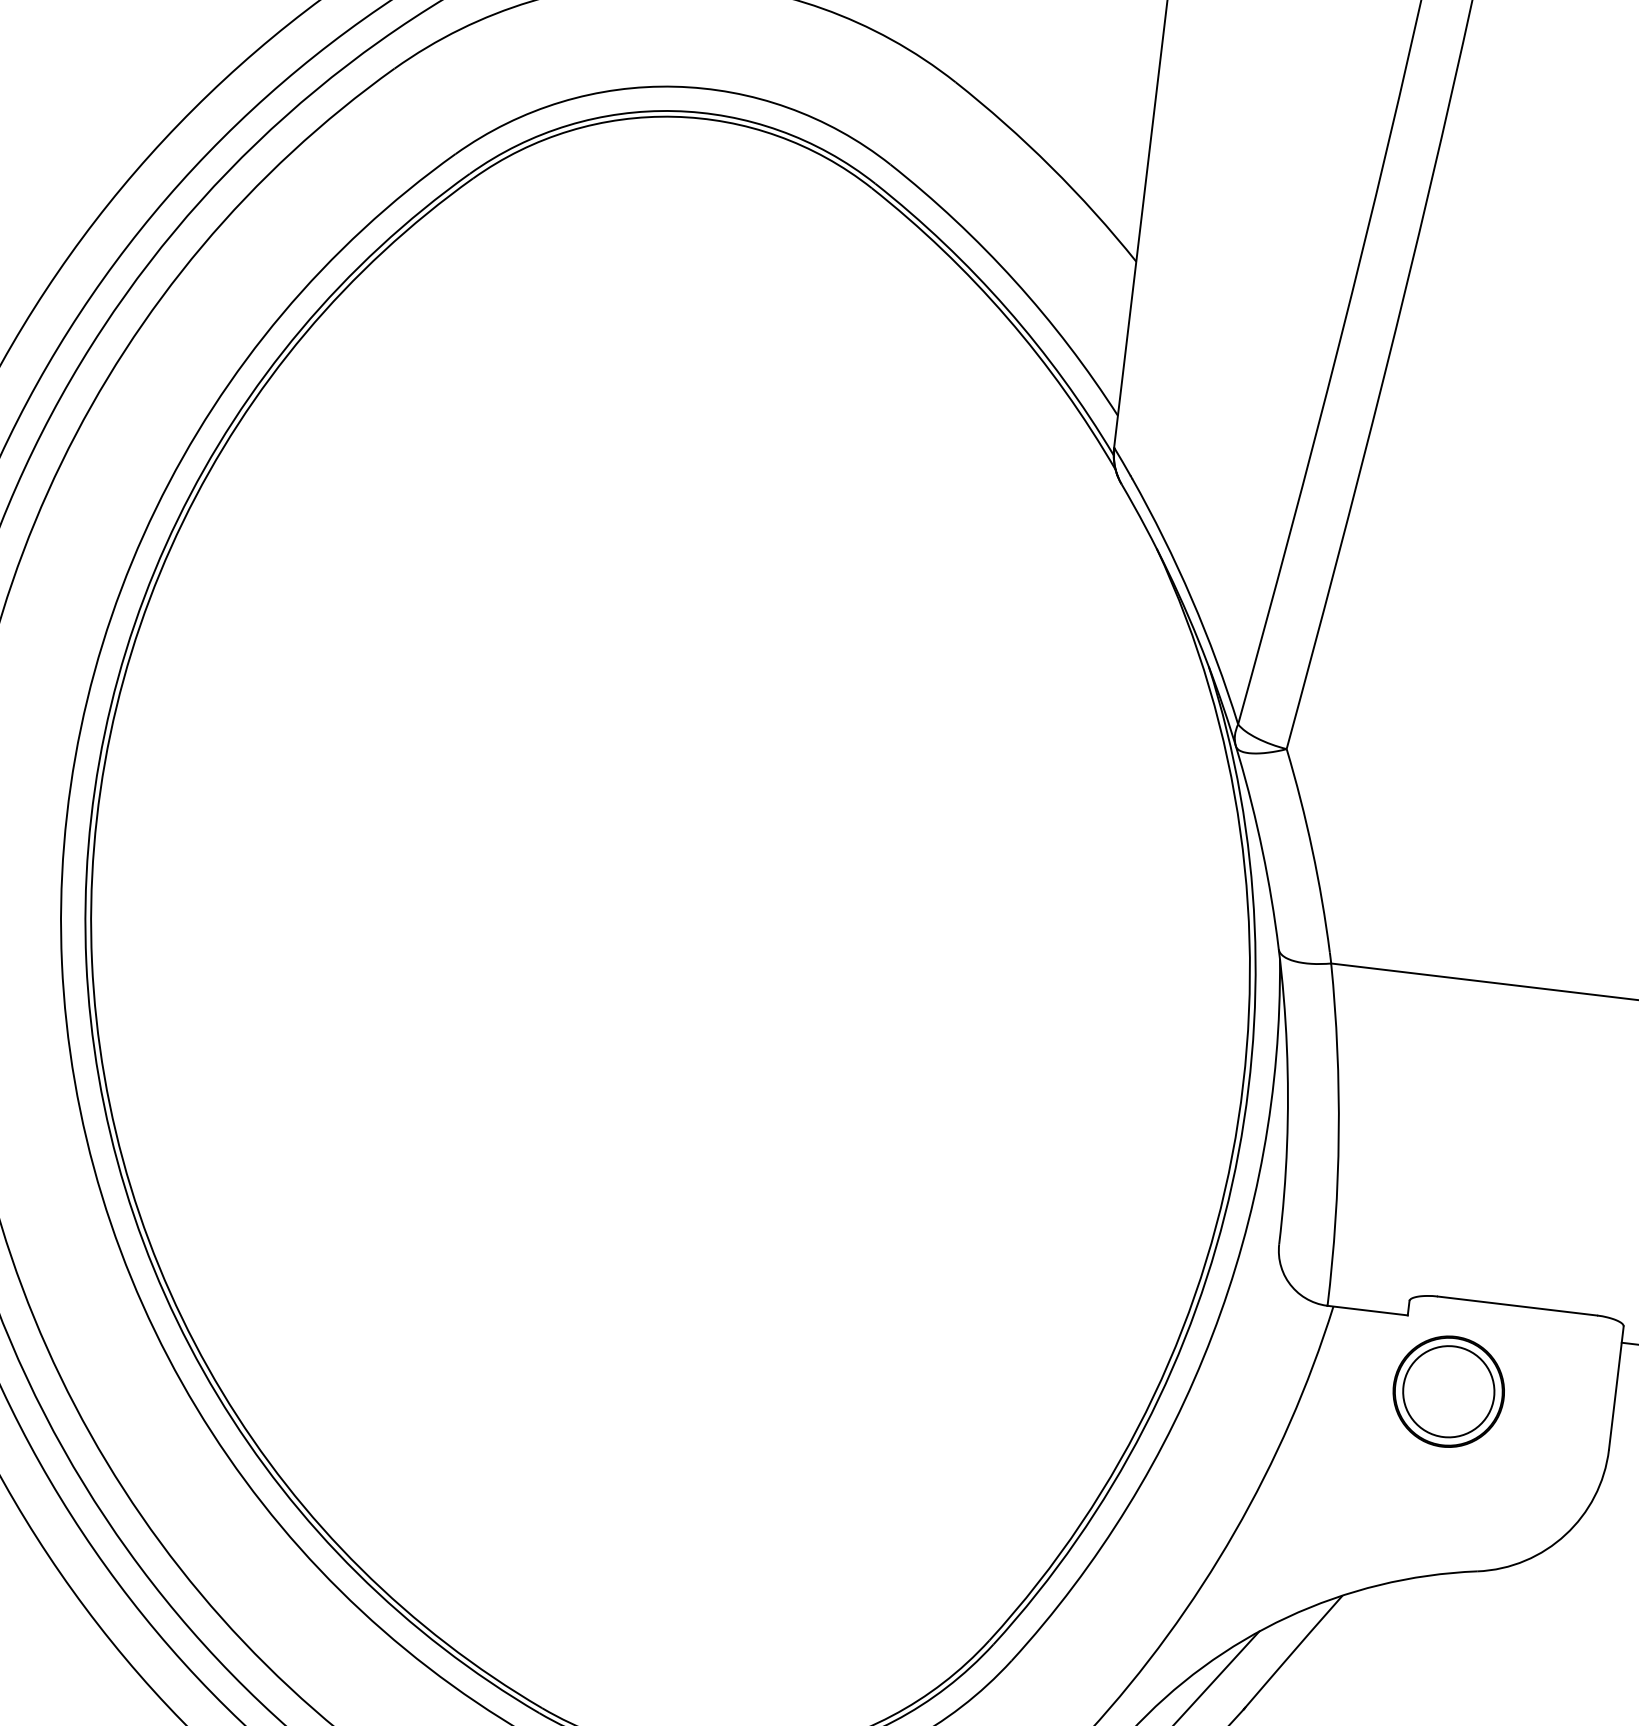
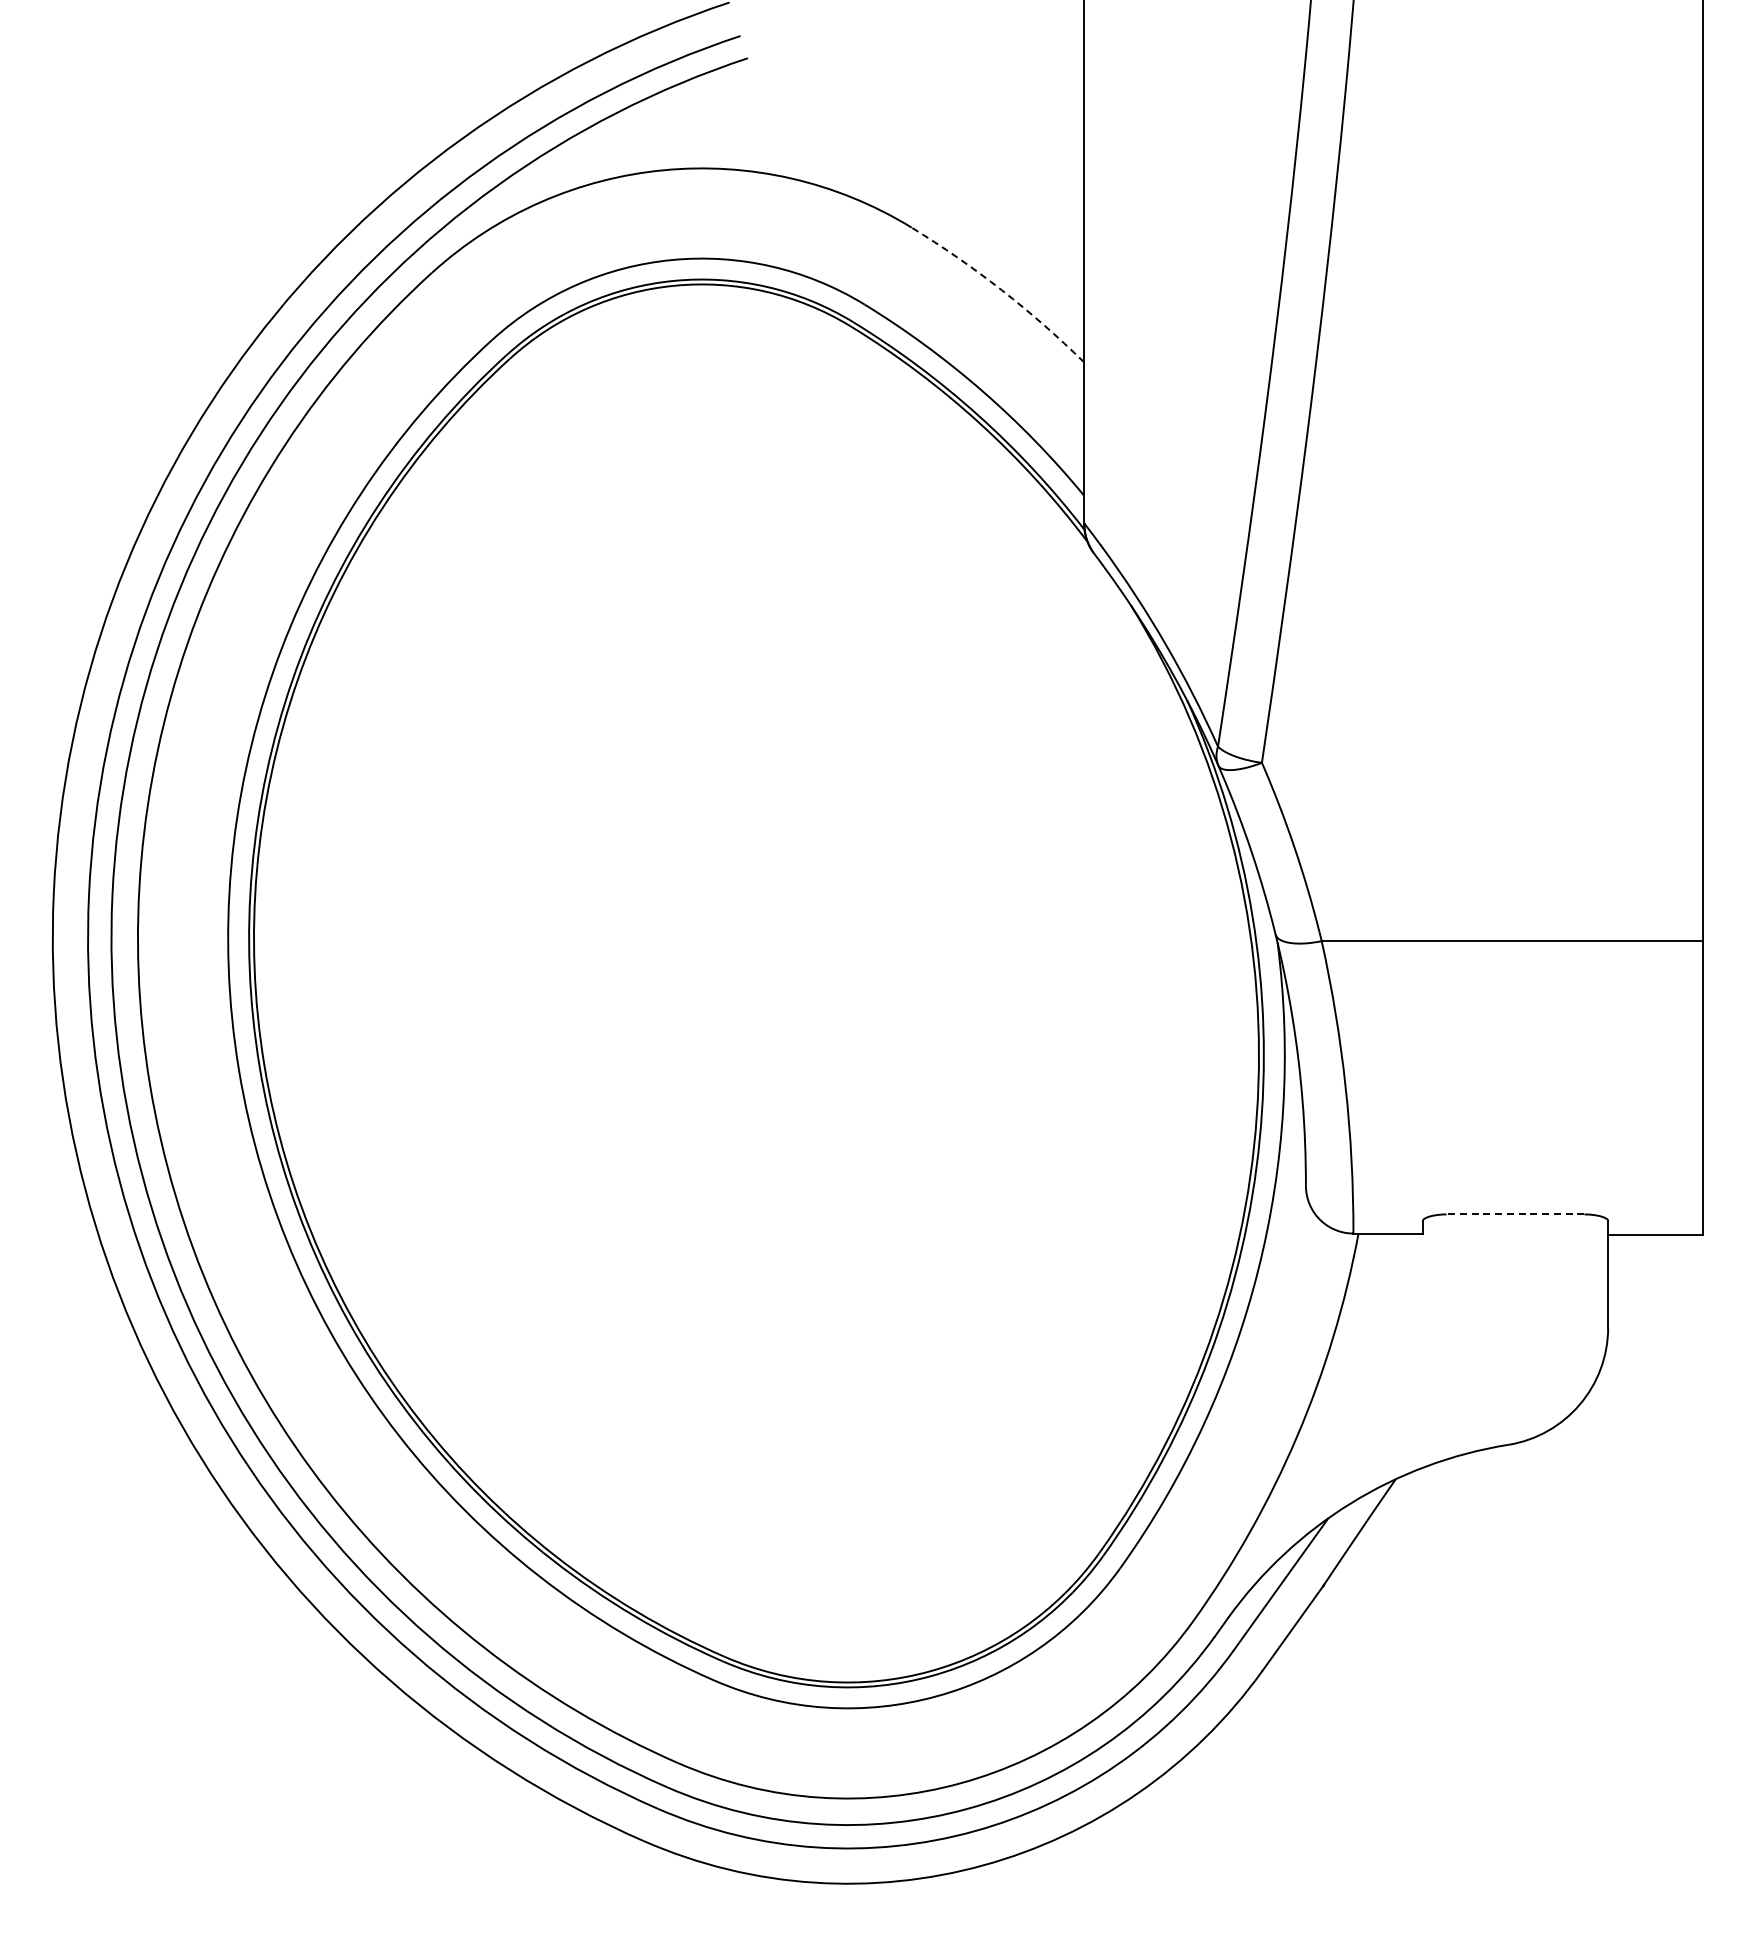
arc: (1050, 167) -> (1001, 290), solid -> dashed
line: (1517, 1306) -> (1515, 1214), solid -> dashed
part: (1448, 1391) -> (1465, 1294), removed

